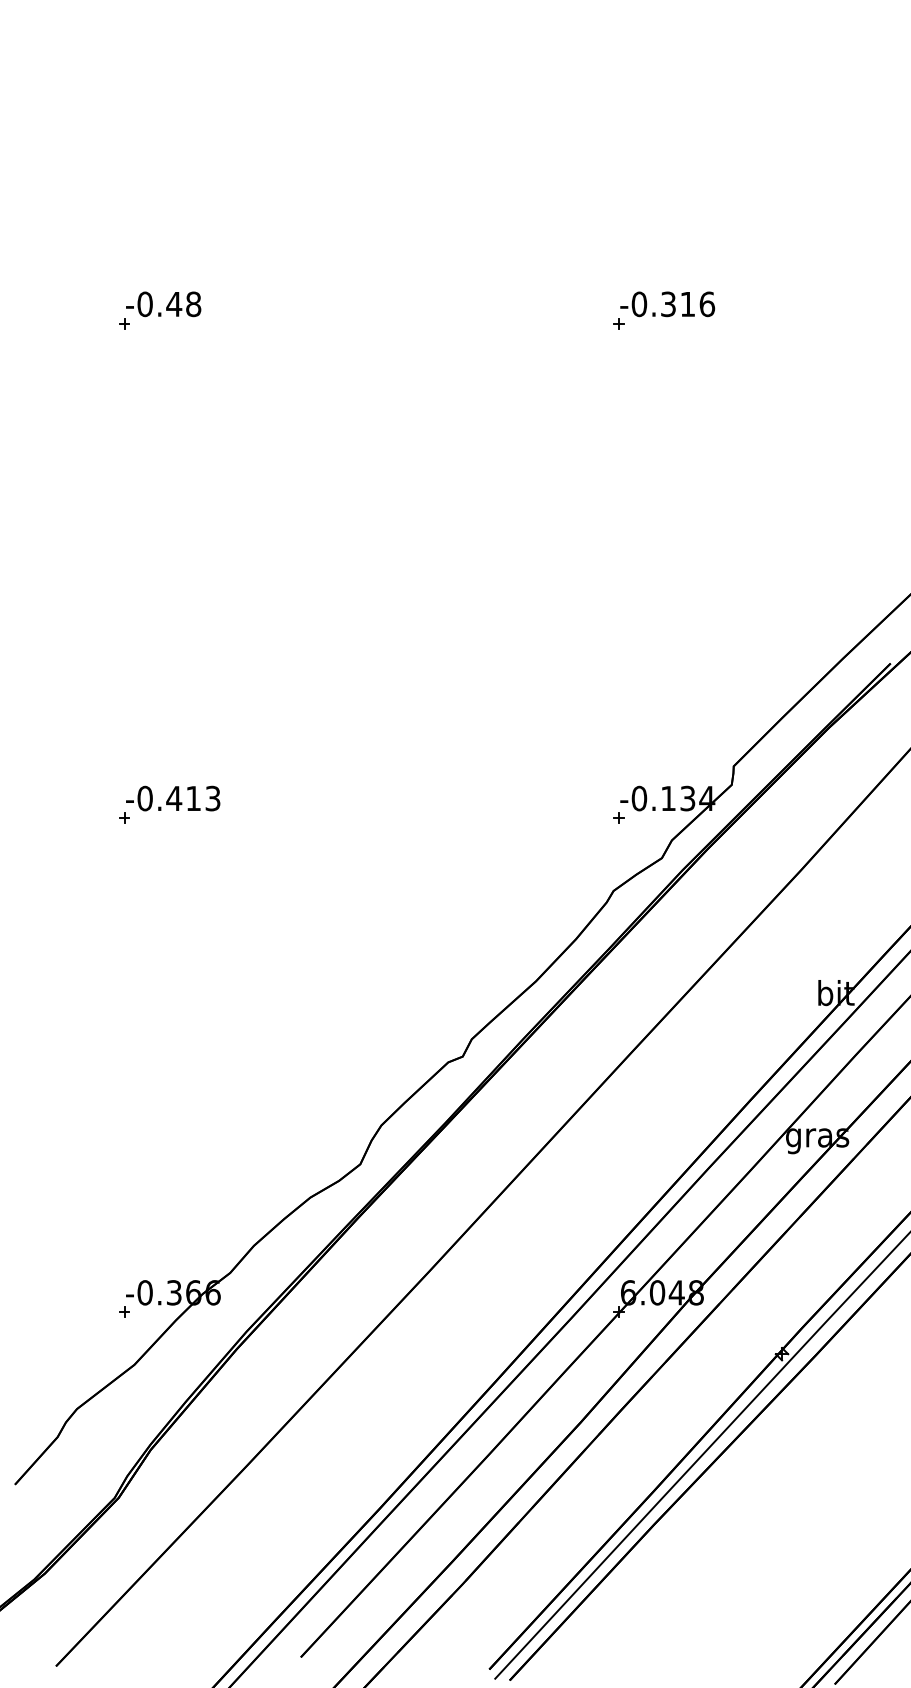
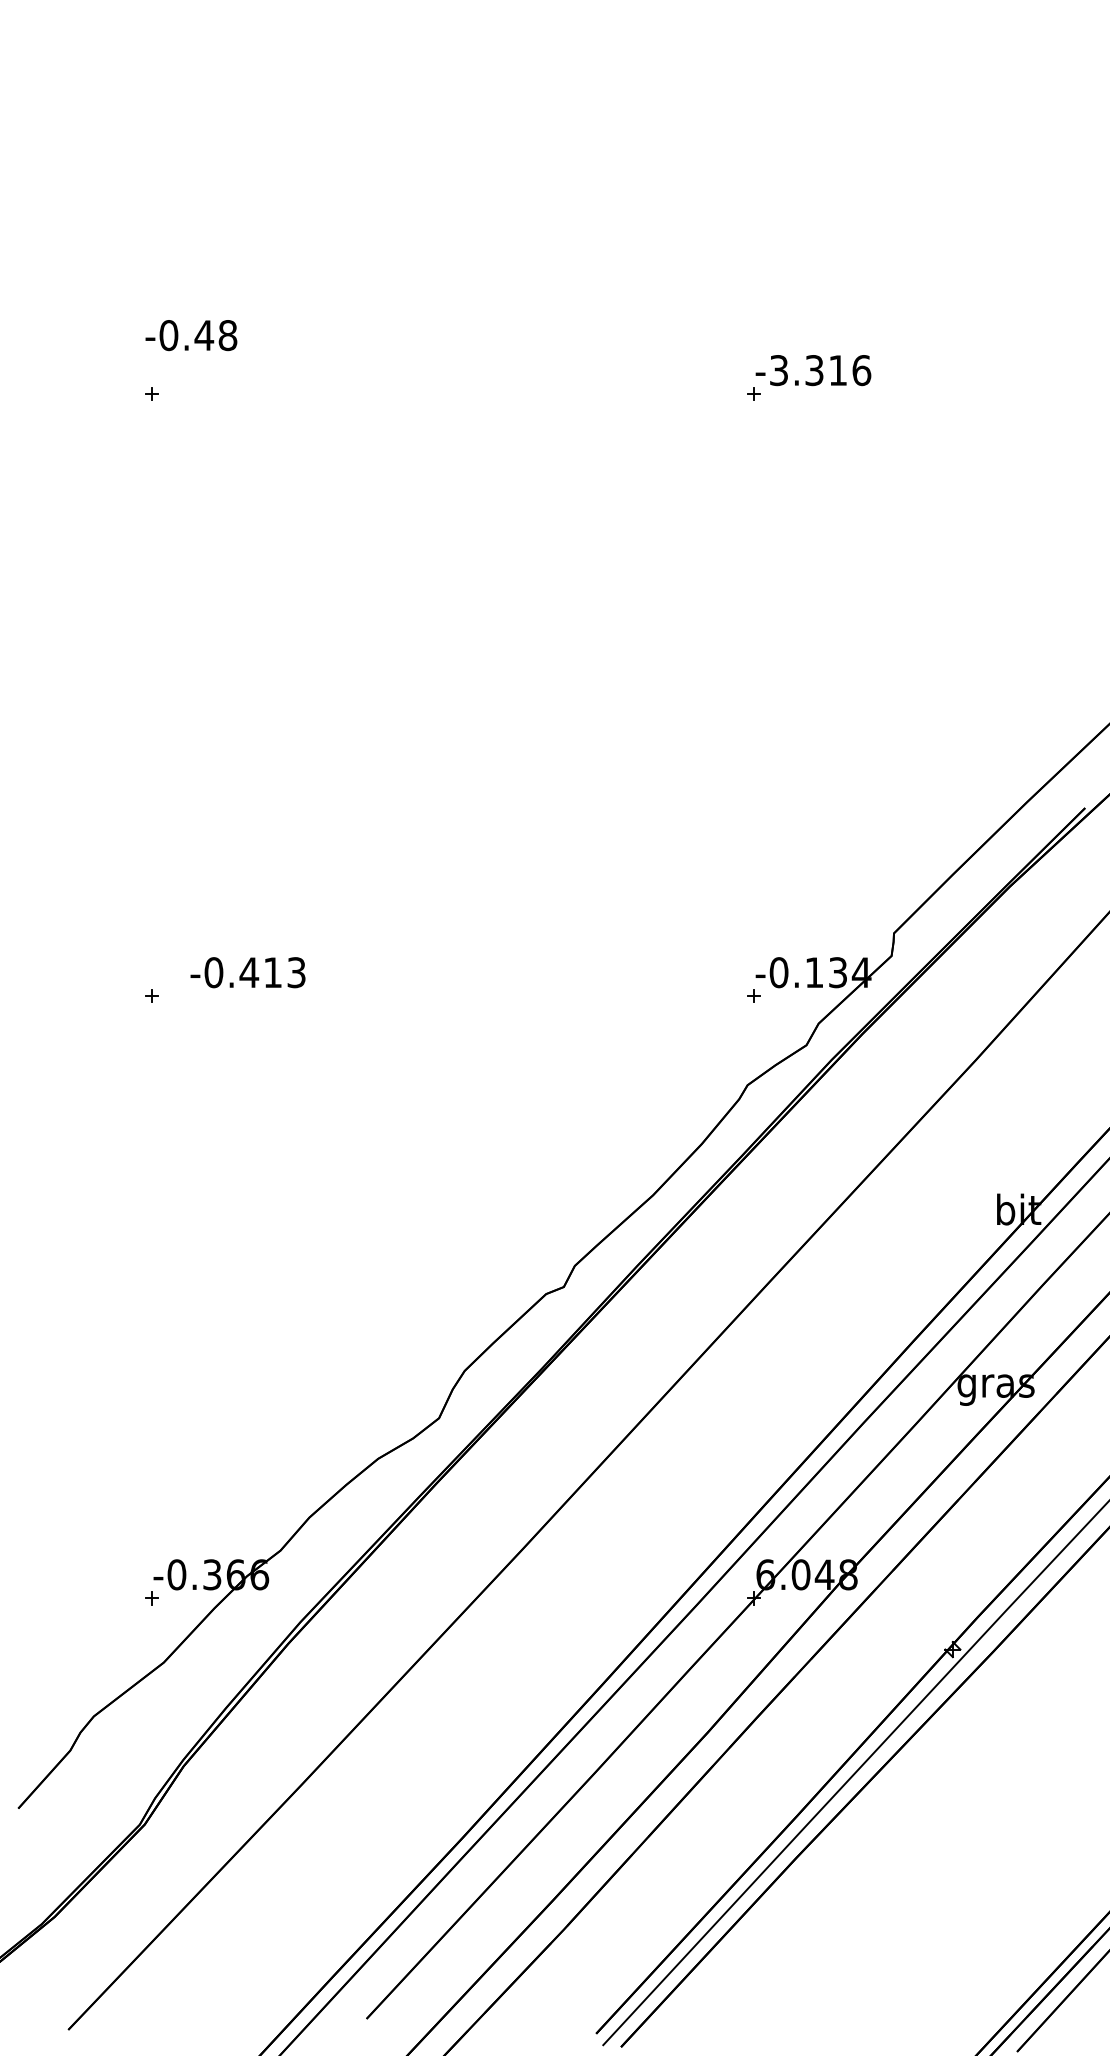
text: (163, 304) -> (191, 335), moved
text: (638, 304) -> (778, 370), -0.316 -> -3.316
text: (172, 798) -> (247, 972), moved

